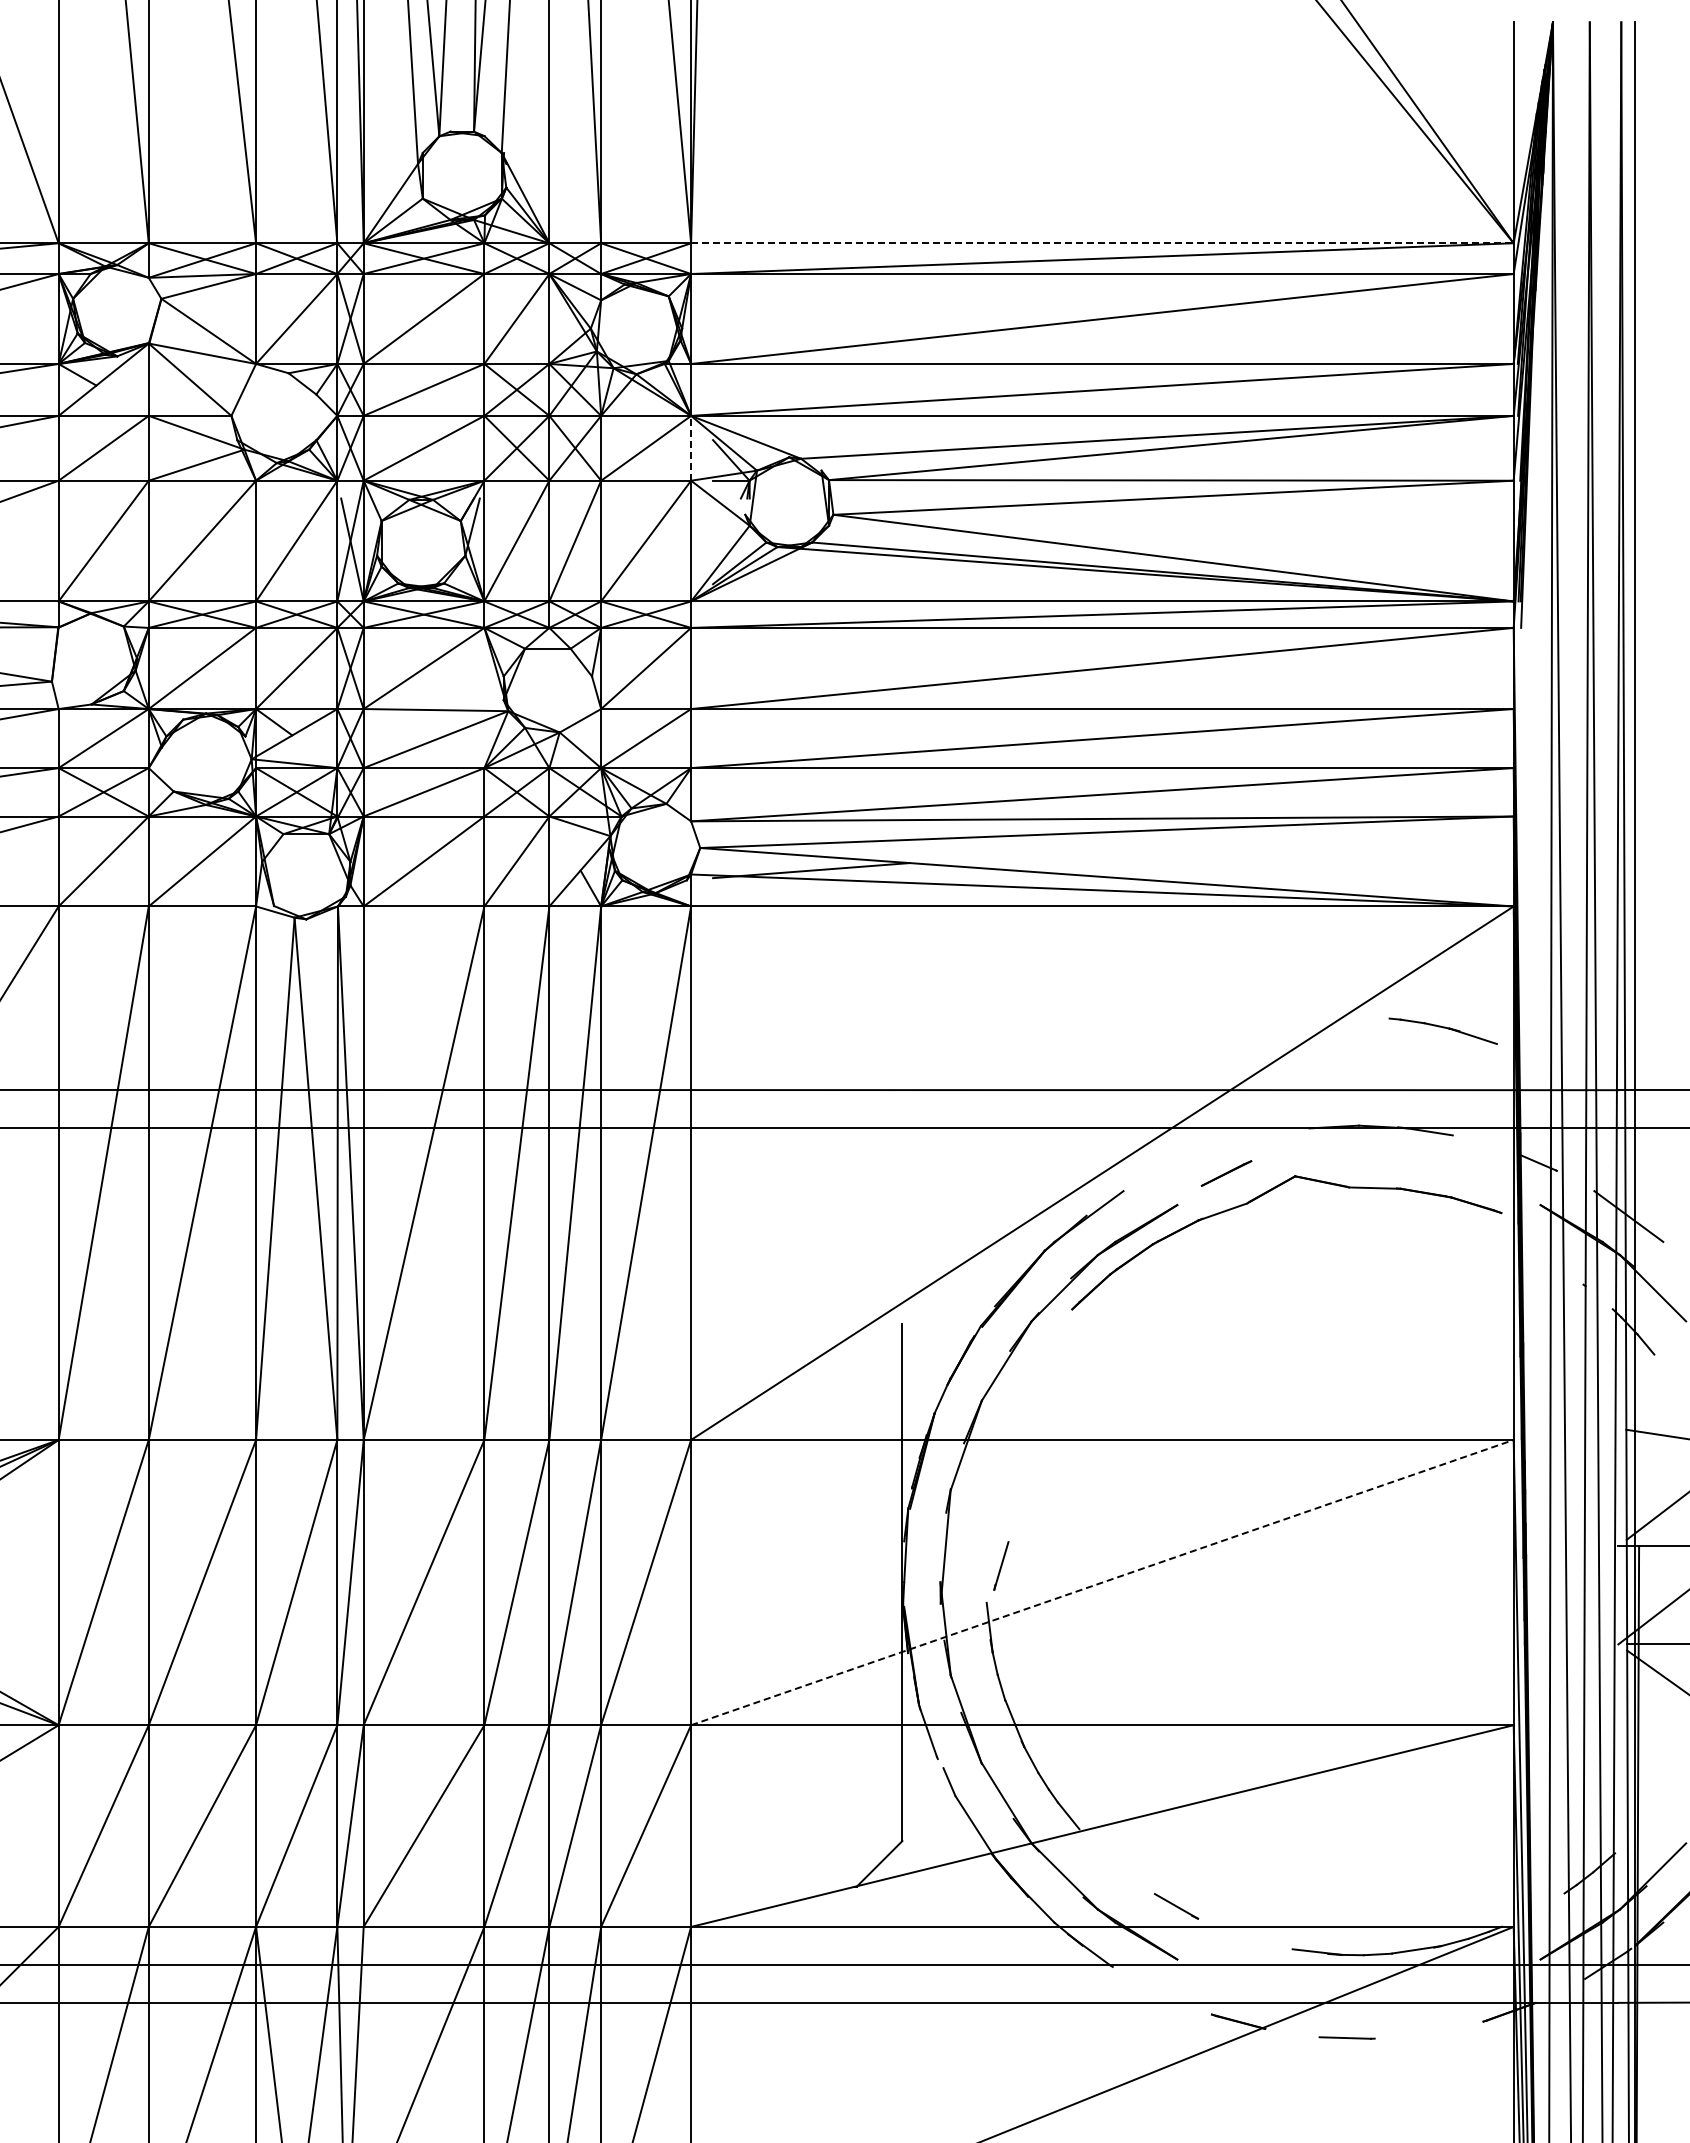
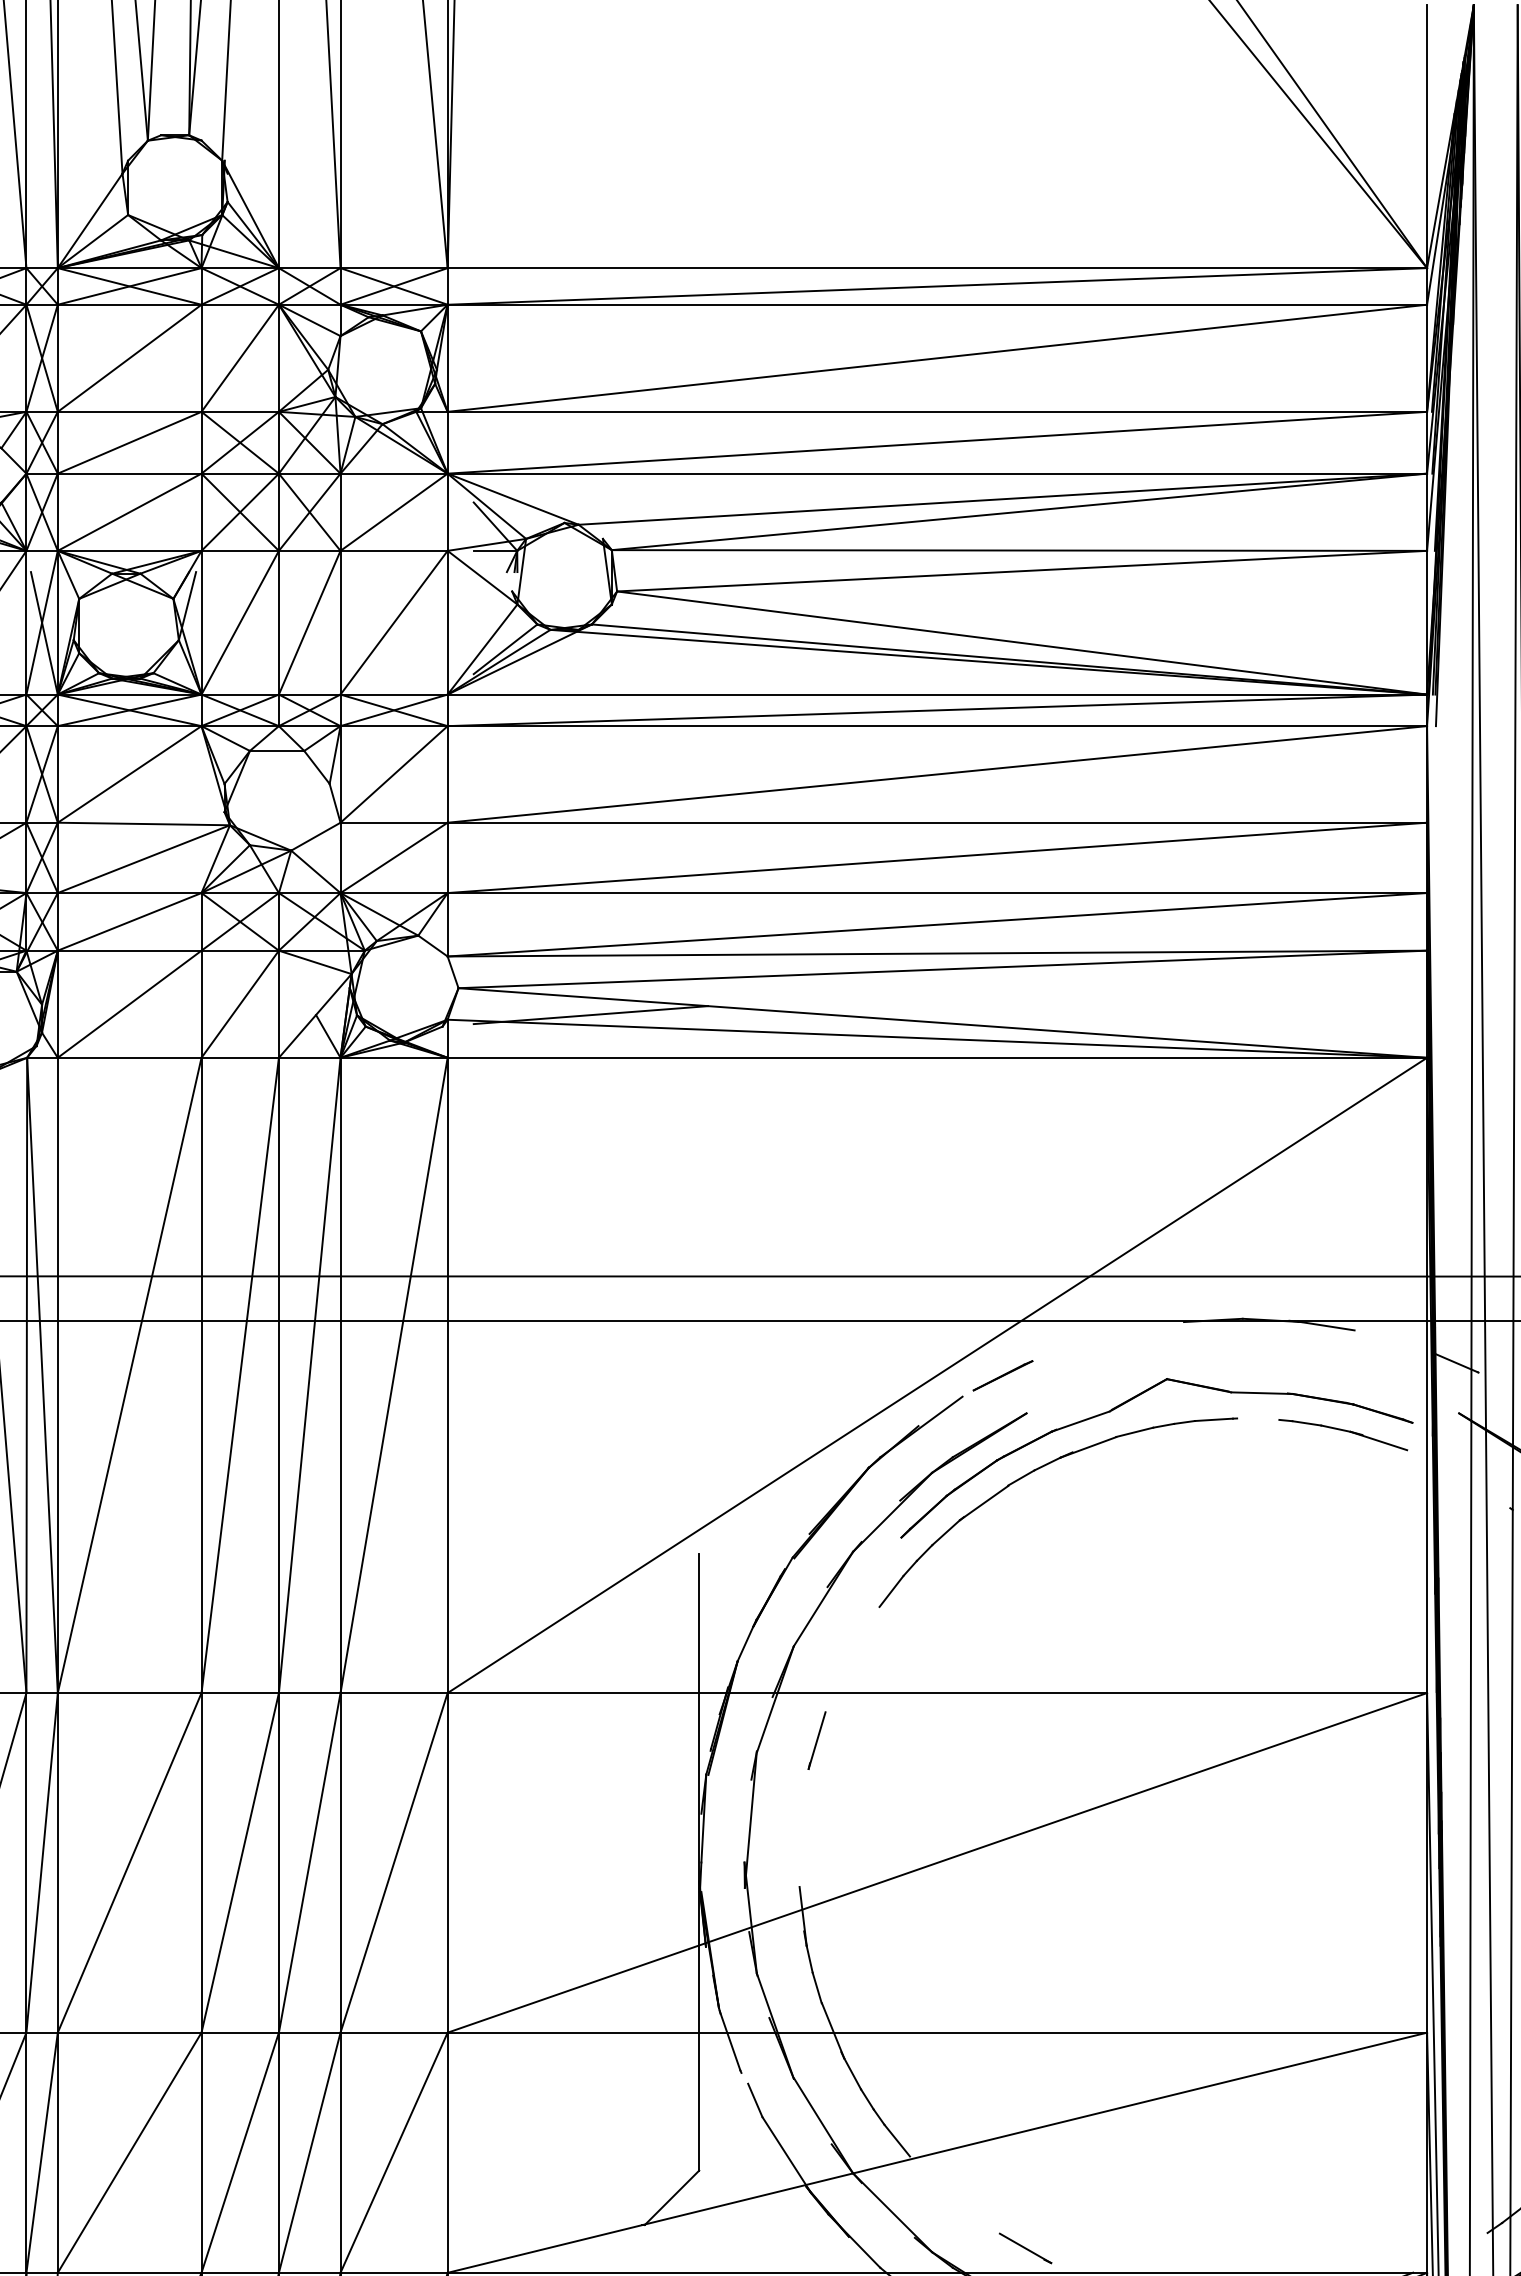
line: (1102, 243) -> (937, 268), dashed -> solid
line: (691, 447) -> (448, 511), dashed -> solid
part: (1442, 1030) -> (1342, 1434), moved
line: (1226, 1173) -> (1002, 1375), moved
part: (1185, 1253) -> (1036, 1471), added
line: (1001, 1565) -> (817, 1740), moved
line: (1102, 1582) -> (937, 1862), dashed -> solid

